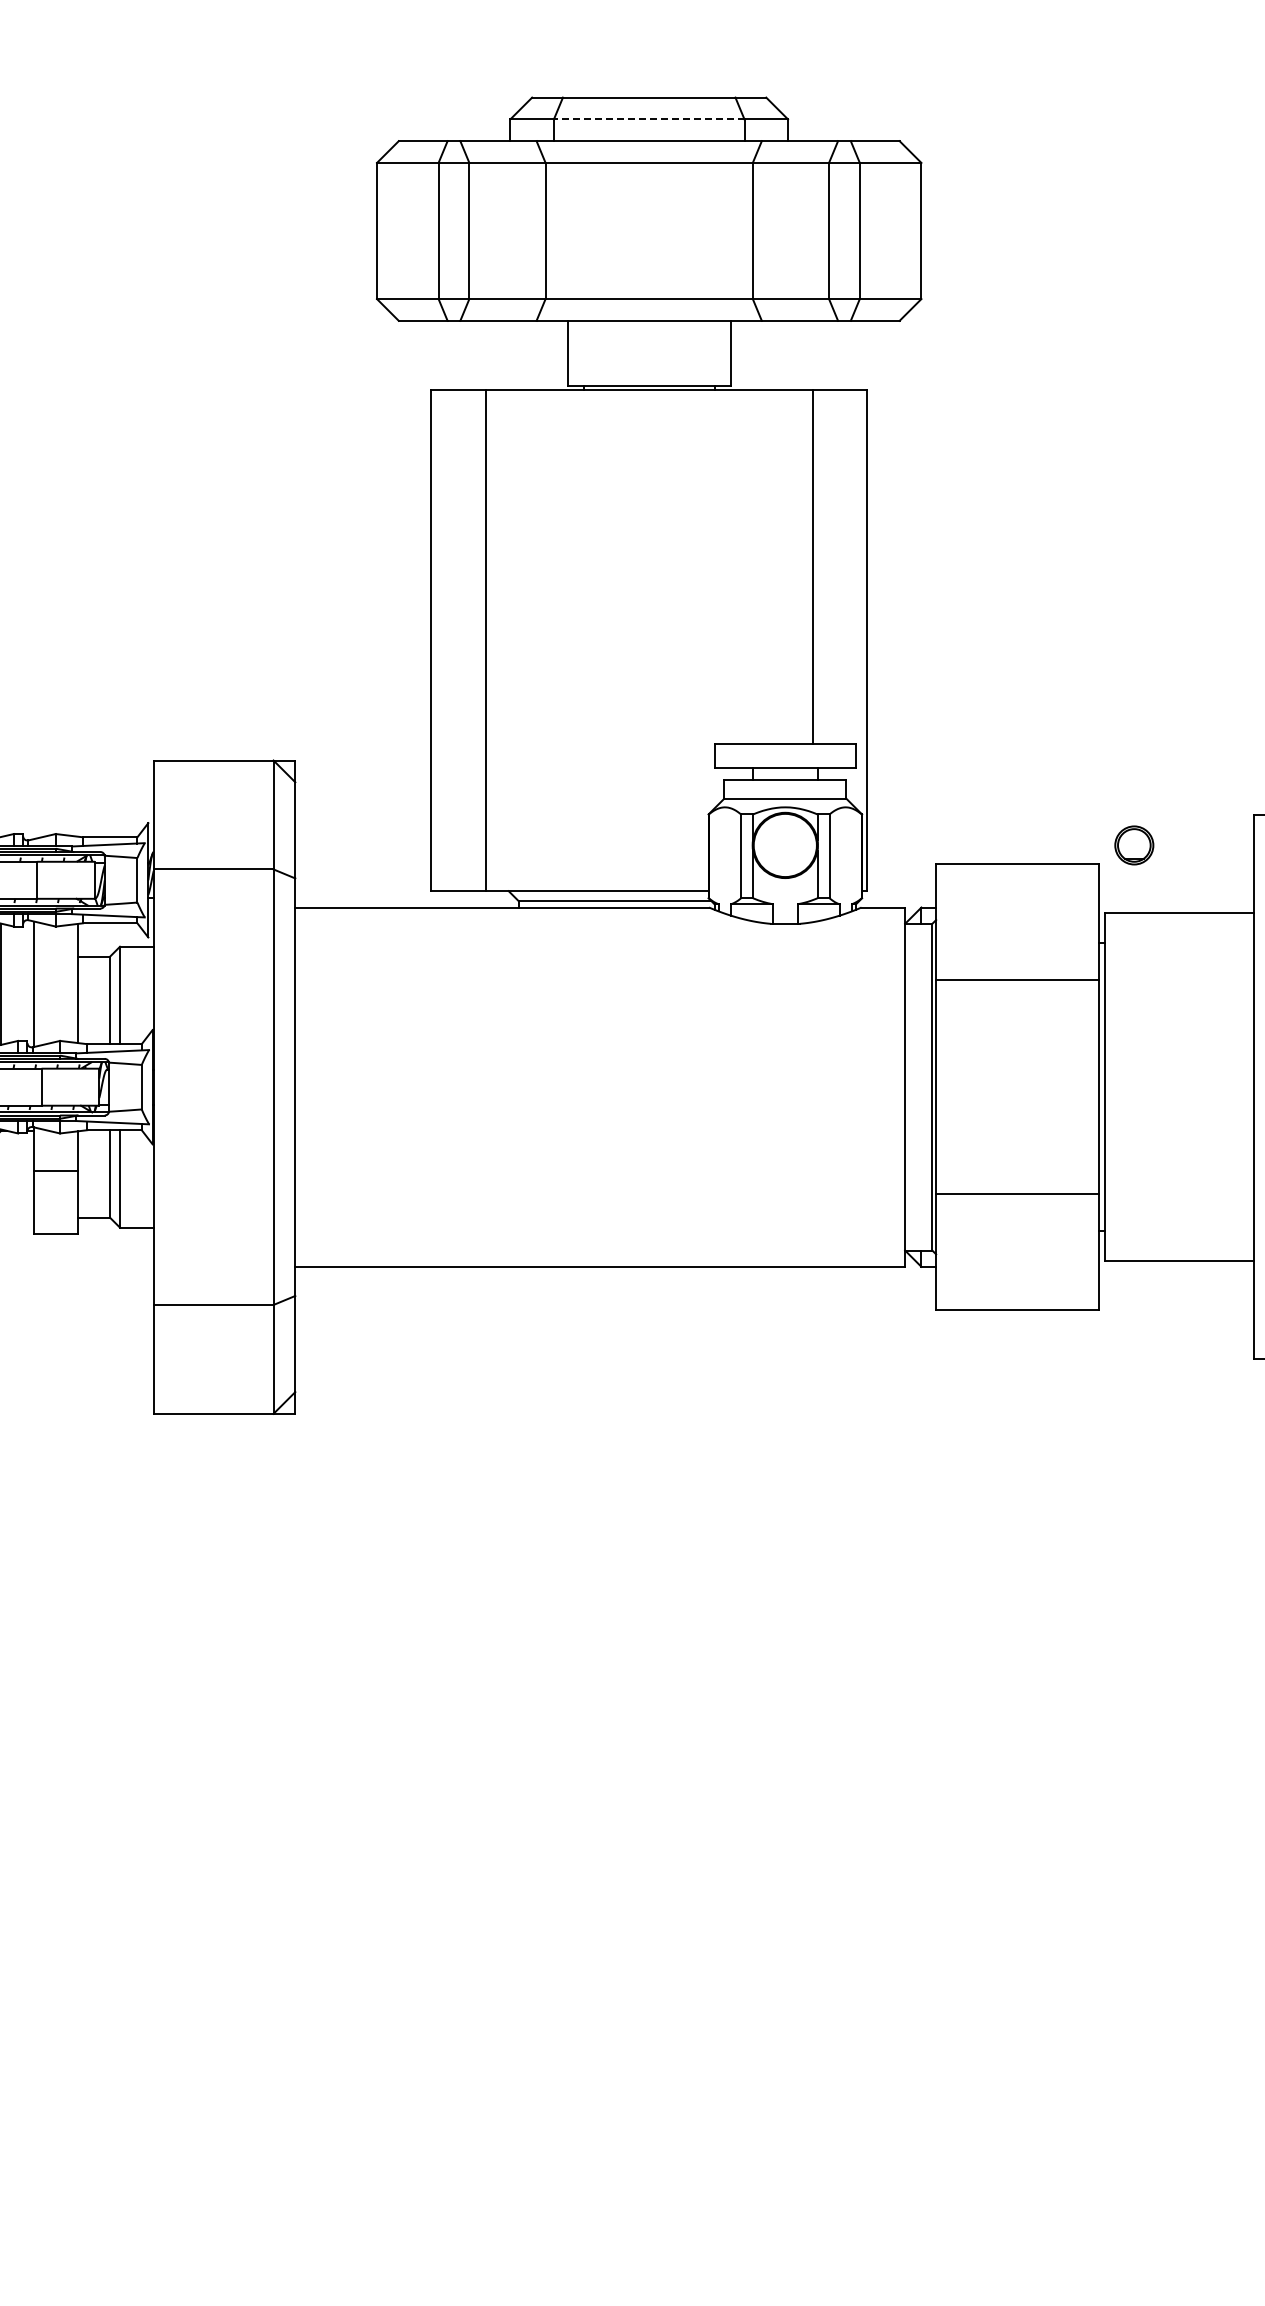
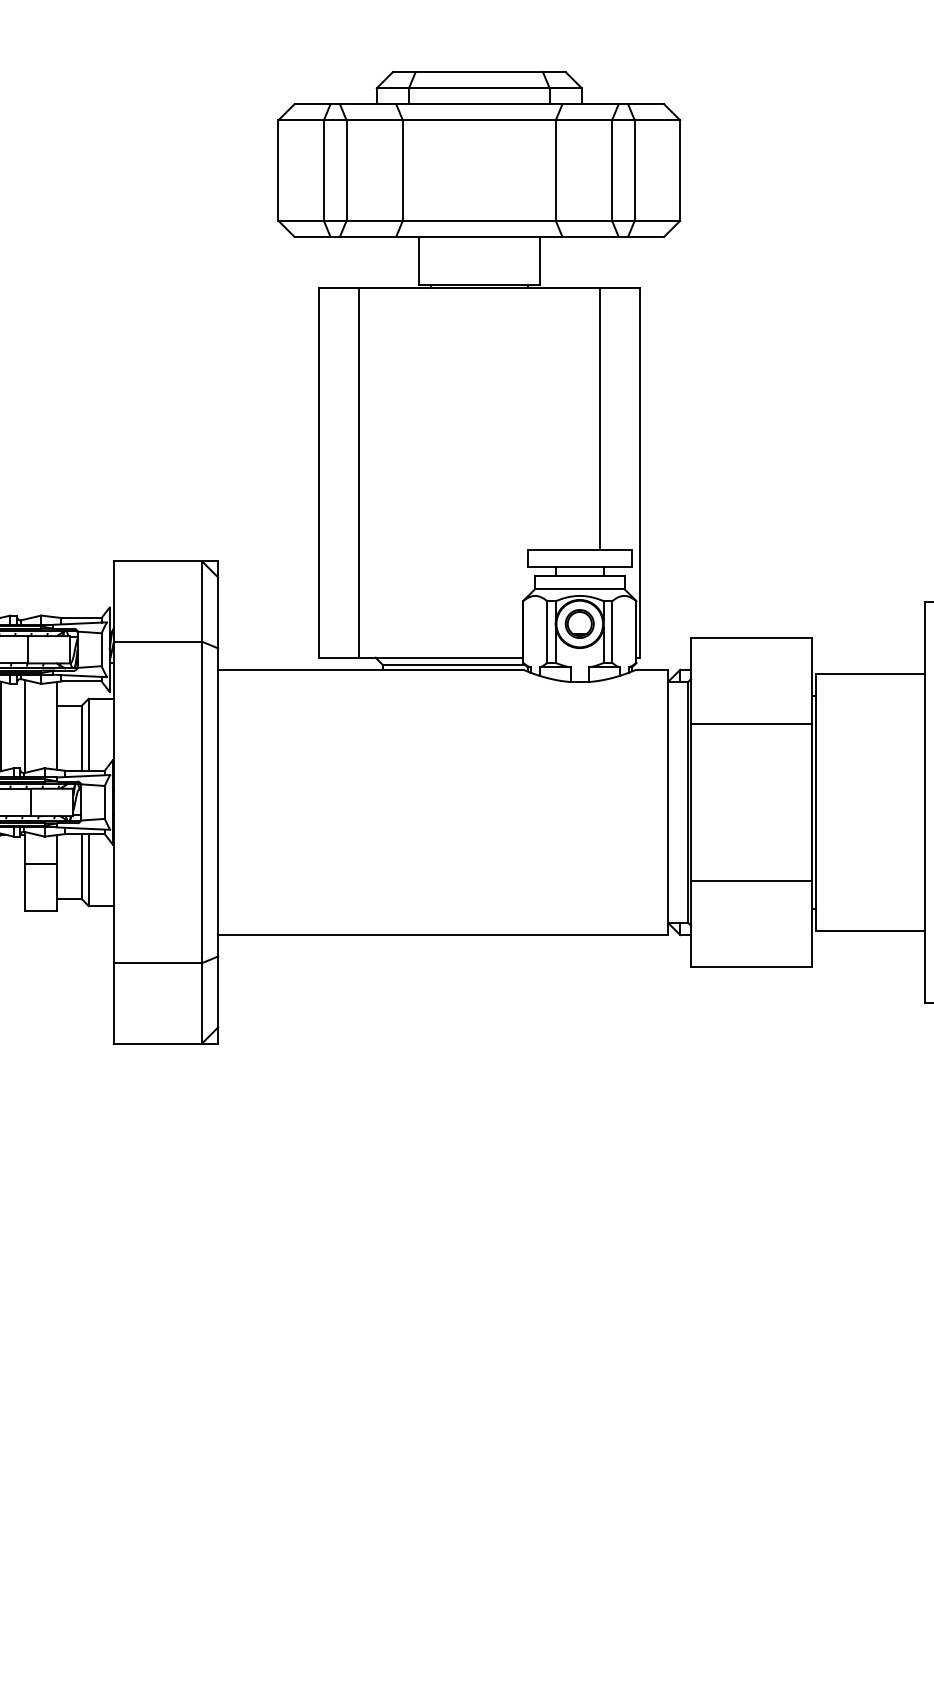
line: (648, 119) -> (478, 88), dashed -> solid
part: (1134, 845) -> (579, 624), moved

